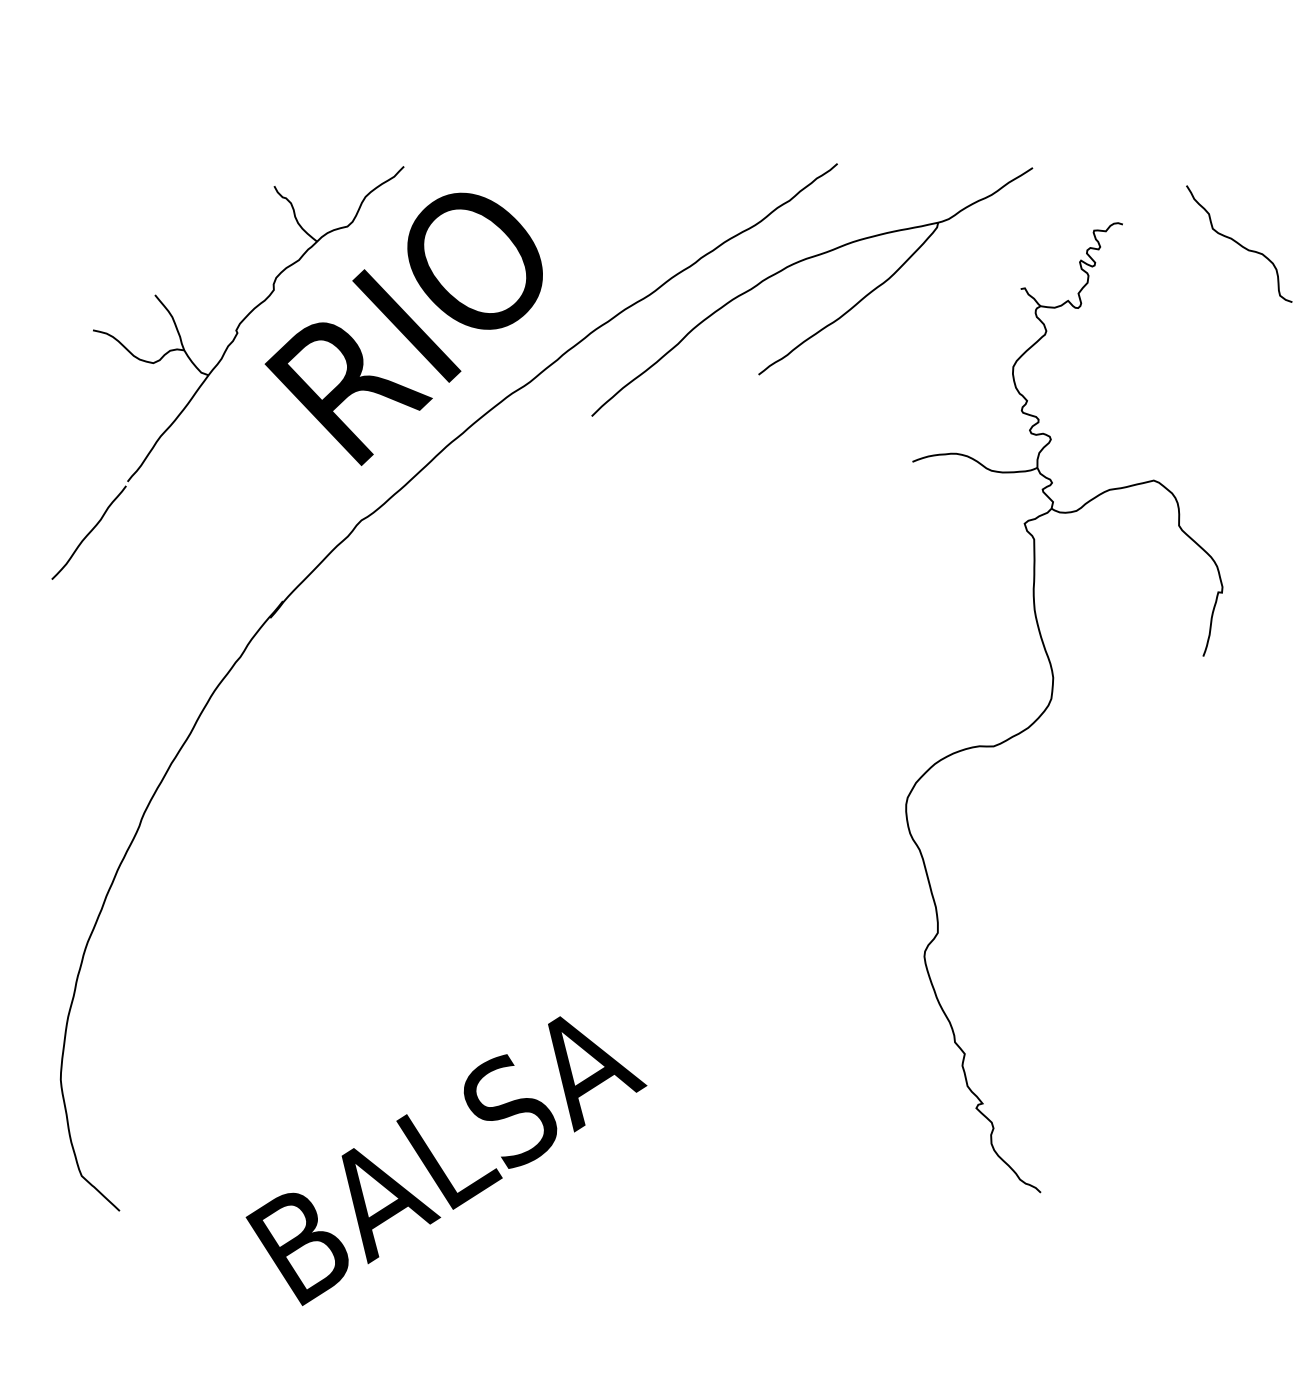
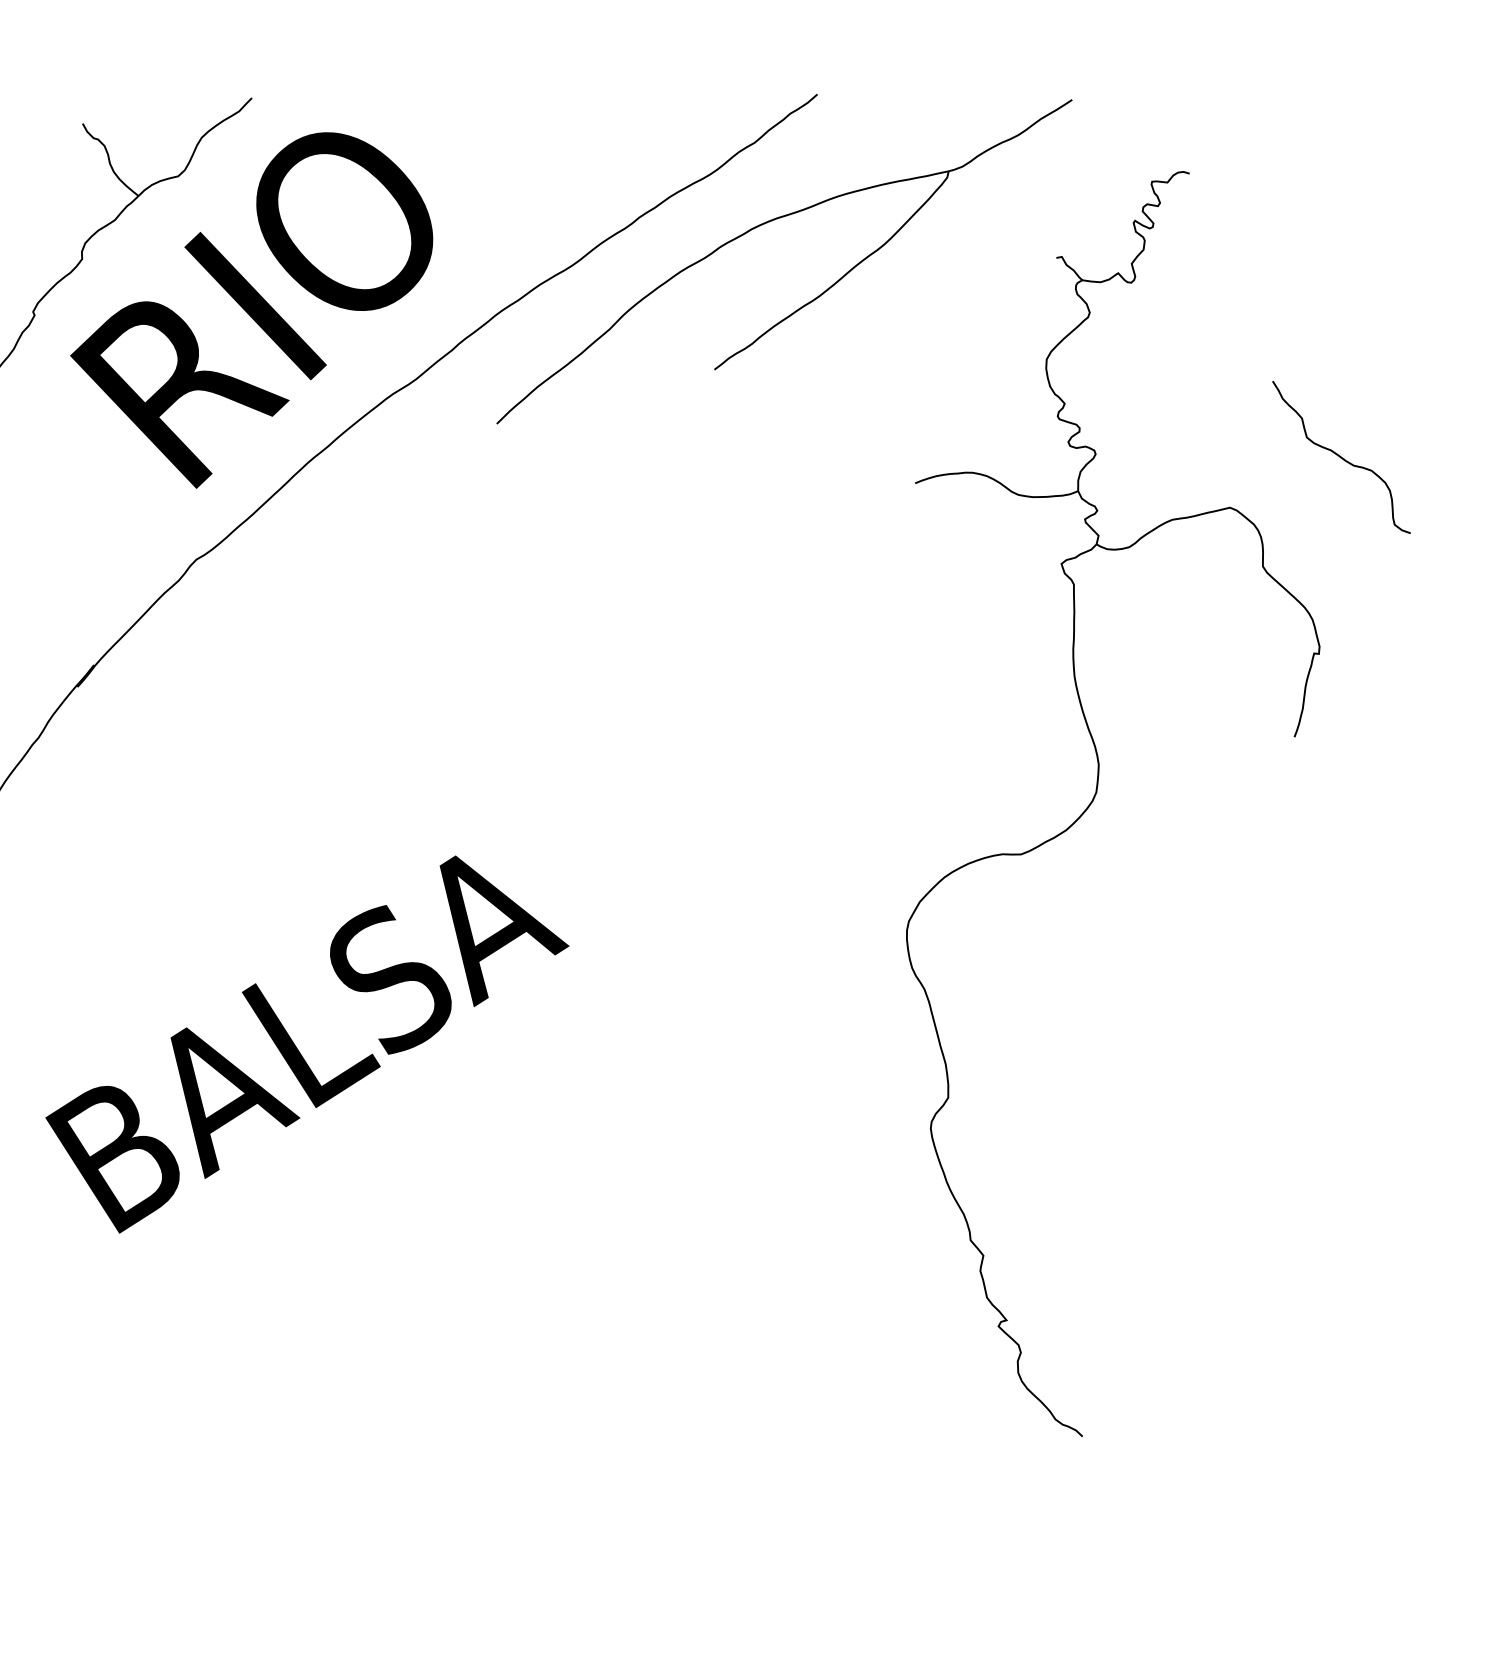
curve: (1239, 243) -> (1341, 456), moved
text: (446, 1160) -> (307, 1043), moved

